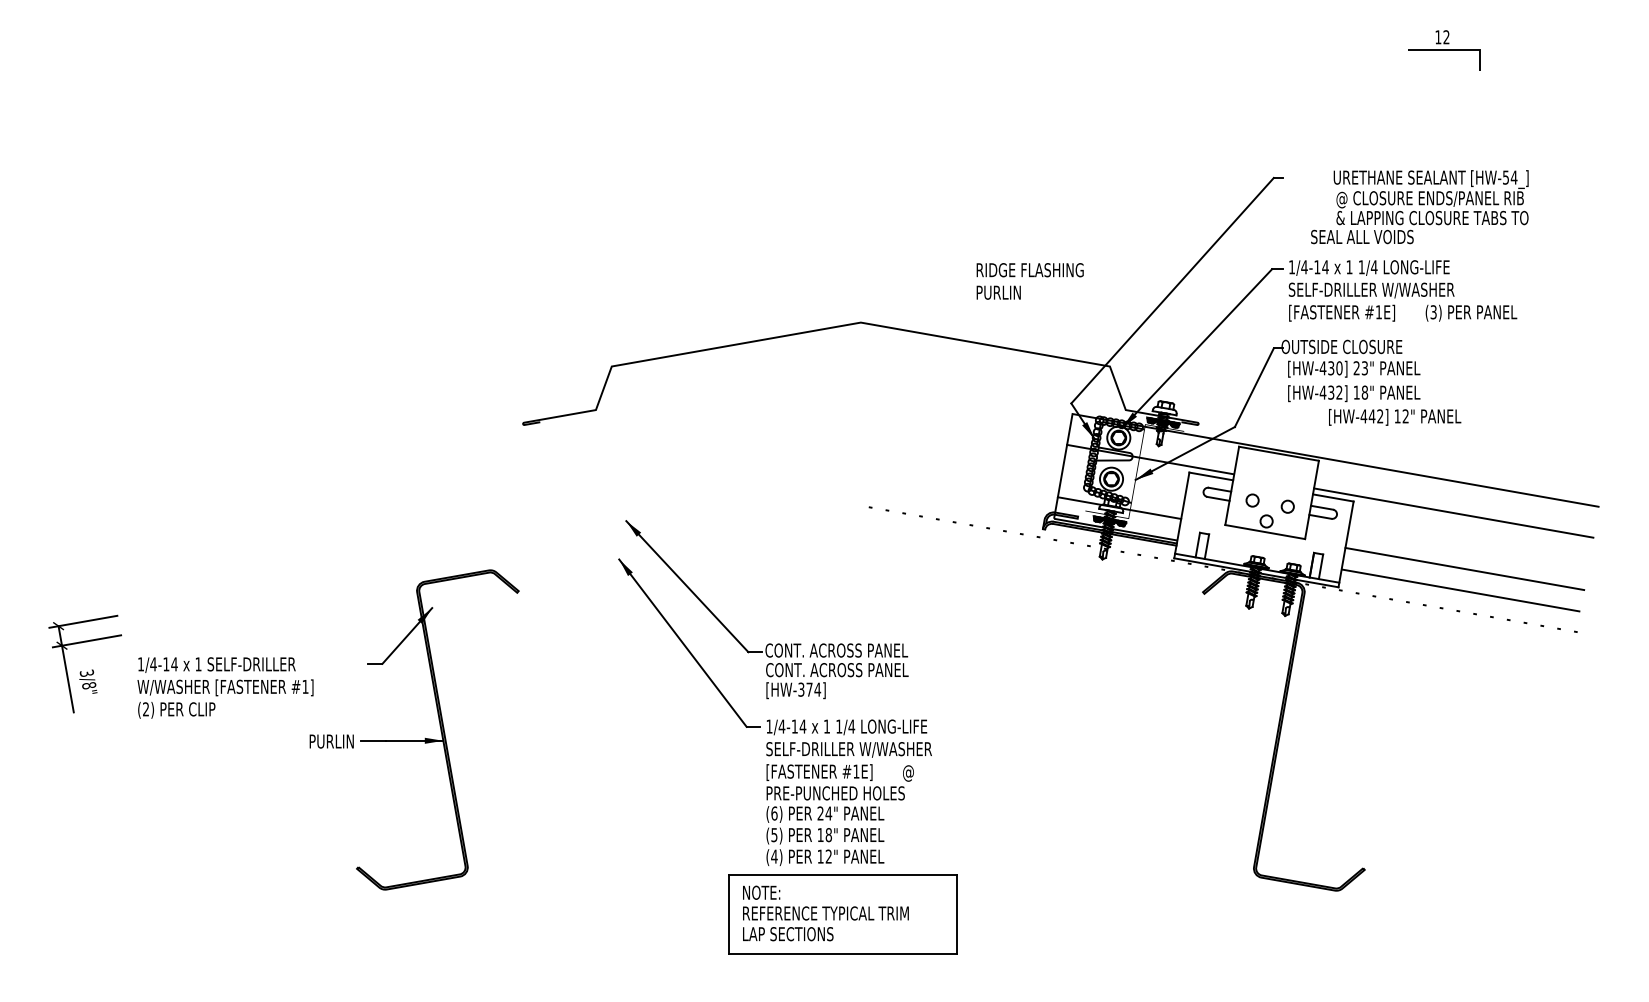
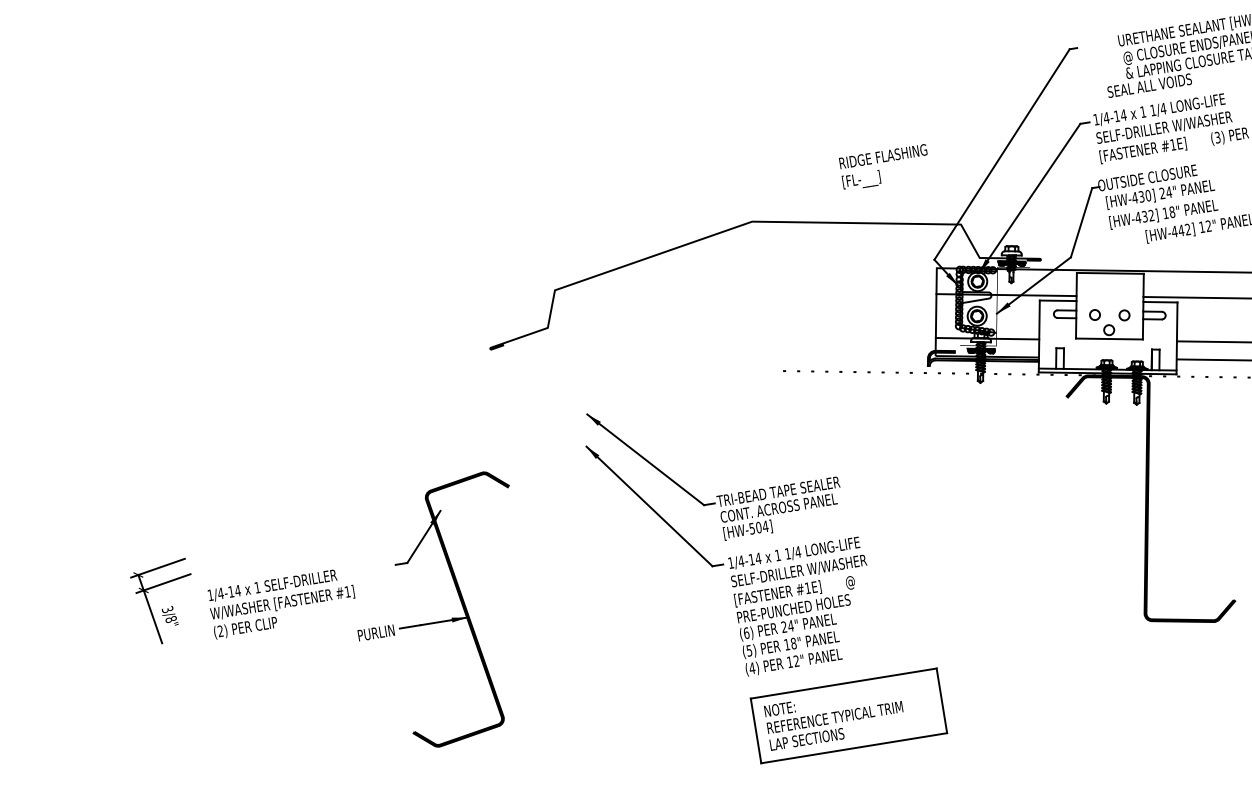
text: (999, 294) -> (861, 180), PURLIN -> [FL-___]
text: (1364, 368) -> (1168, 192), 23" -> 24"
text: (839, 650) -> (778, 491), CONT. ACROSS PANEL -> TRI-BEAD TAPE SEALER
text: (805, 689) -> (755, 528), [HW-374] -> [HW-504]
part: (842, 914) -> (848, 716), moved

